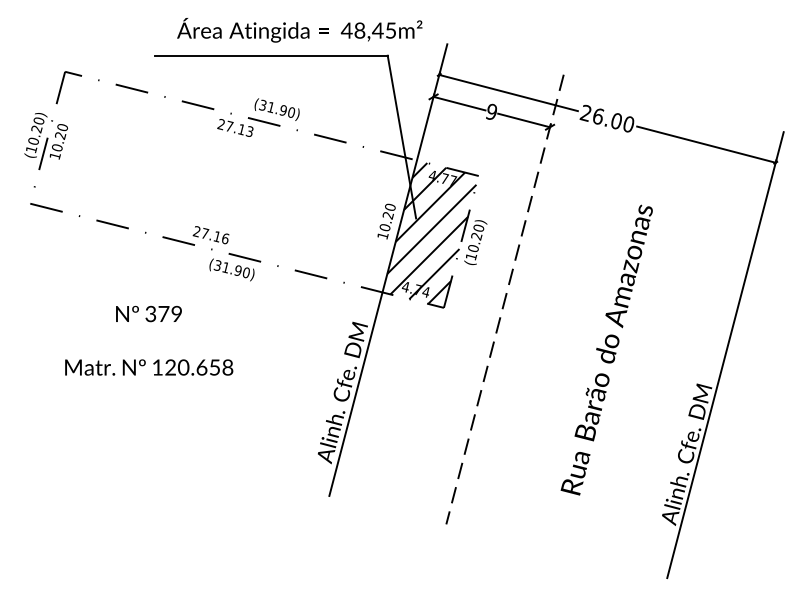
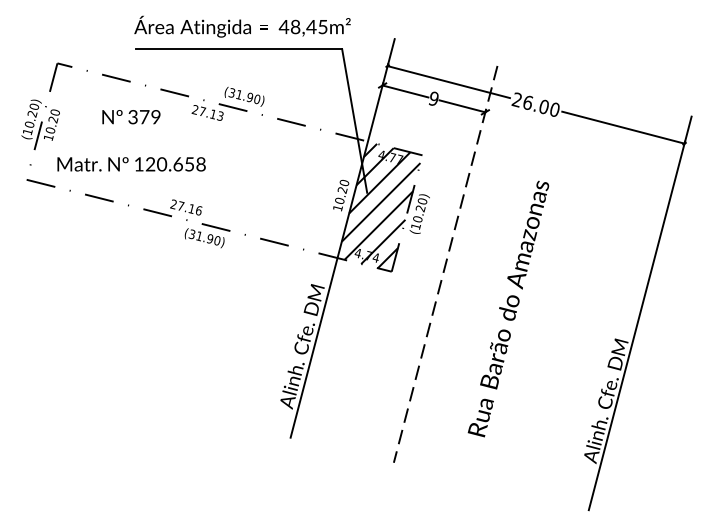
text: (299, 30) -> (242, 26), moved
text: (149, 340) -> (131, 140), moved
text: (606, 349) -> (508, 308), moved

